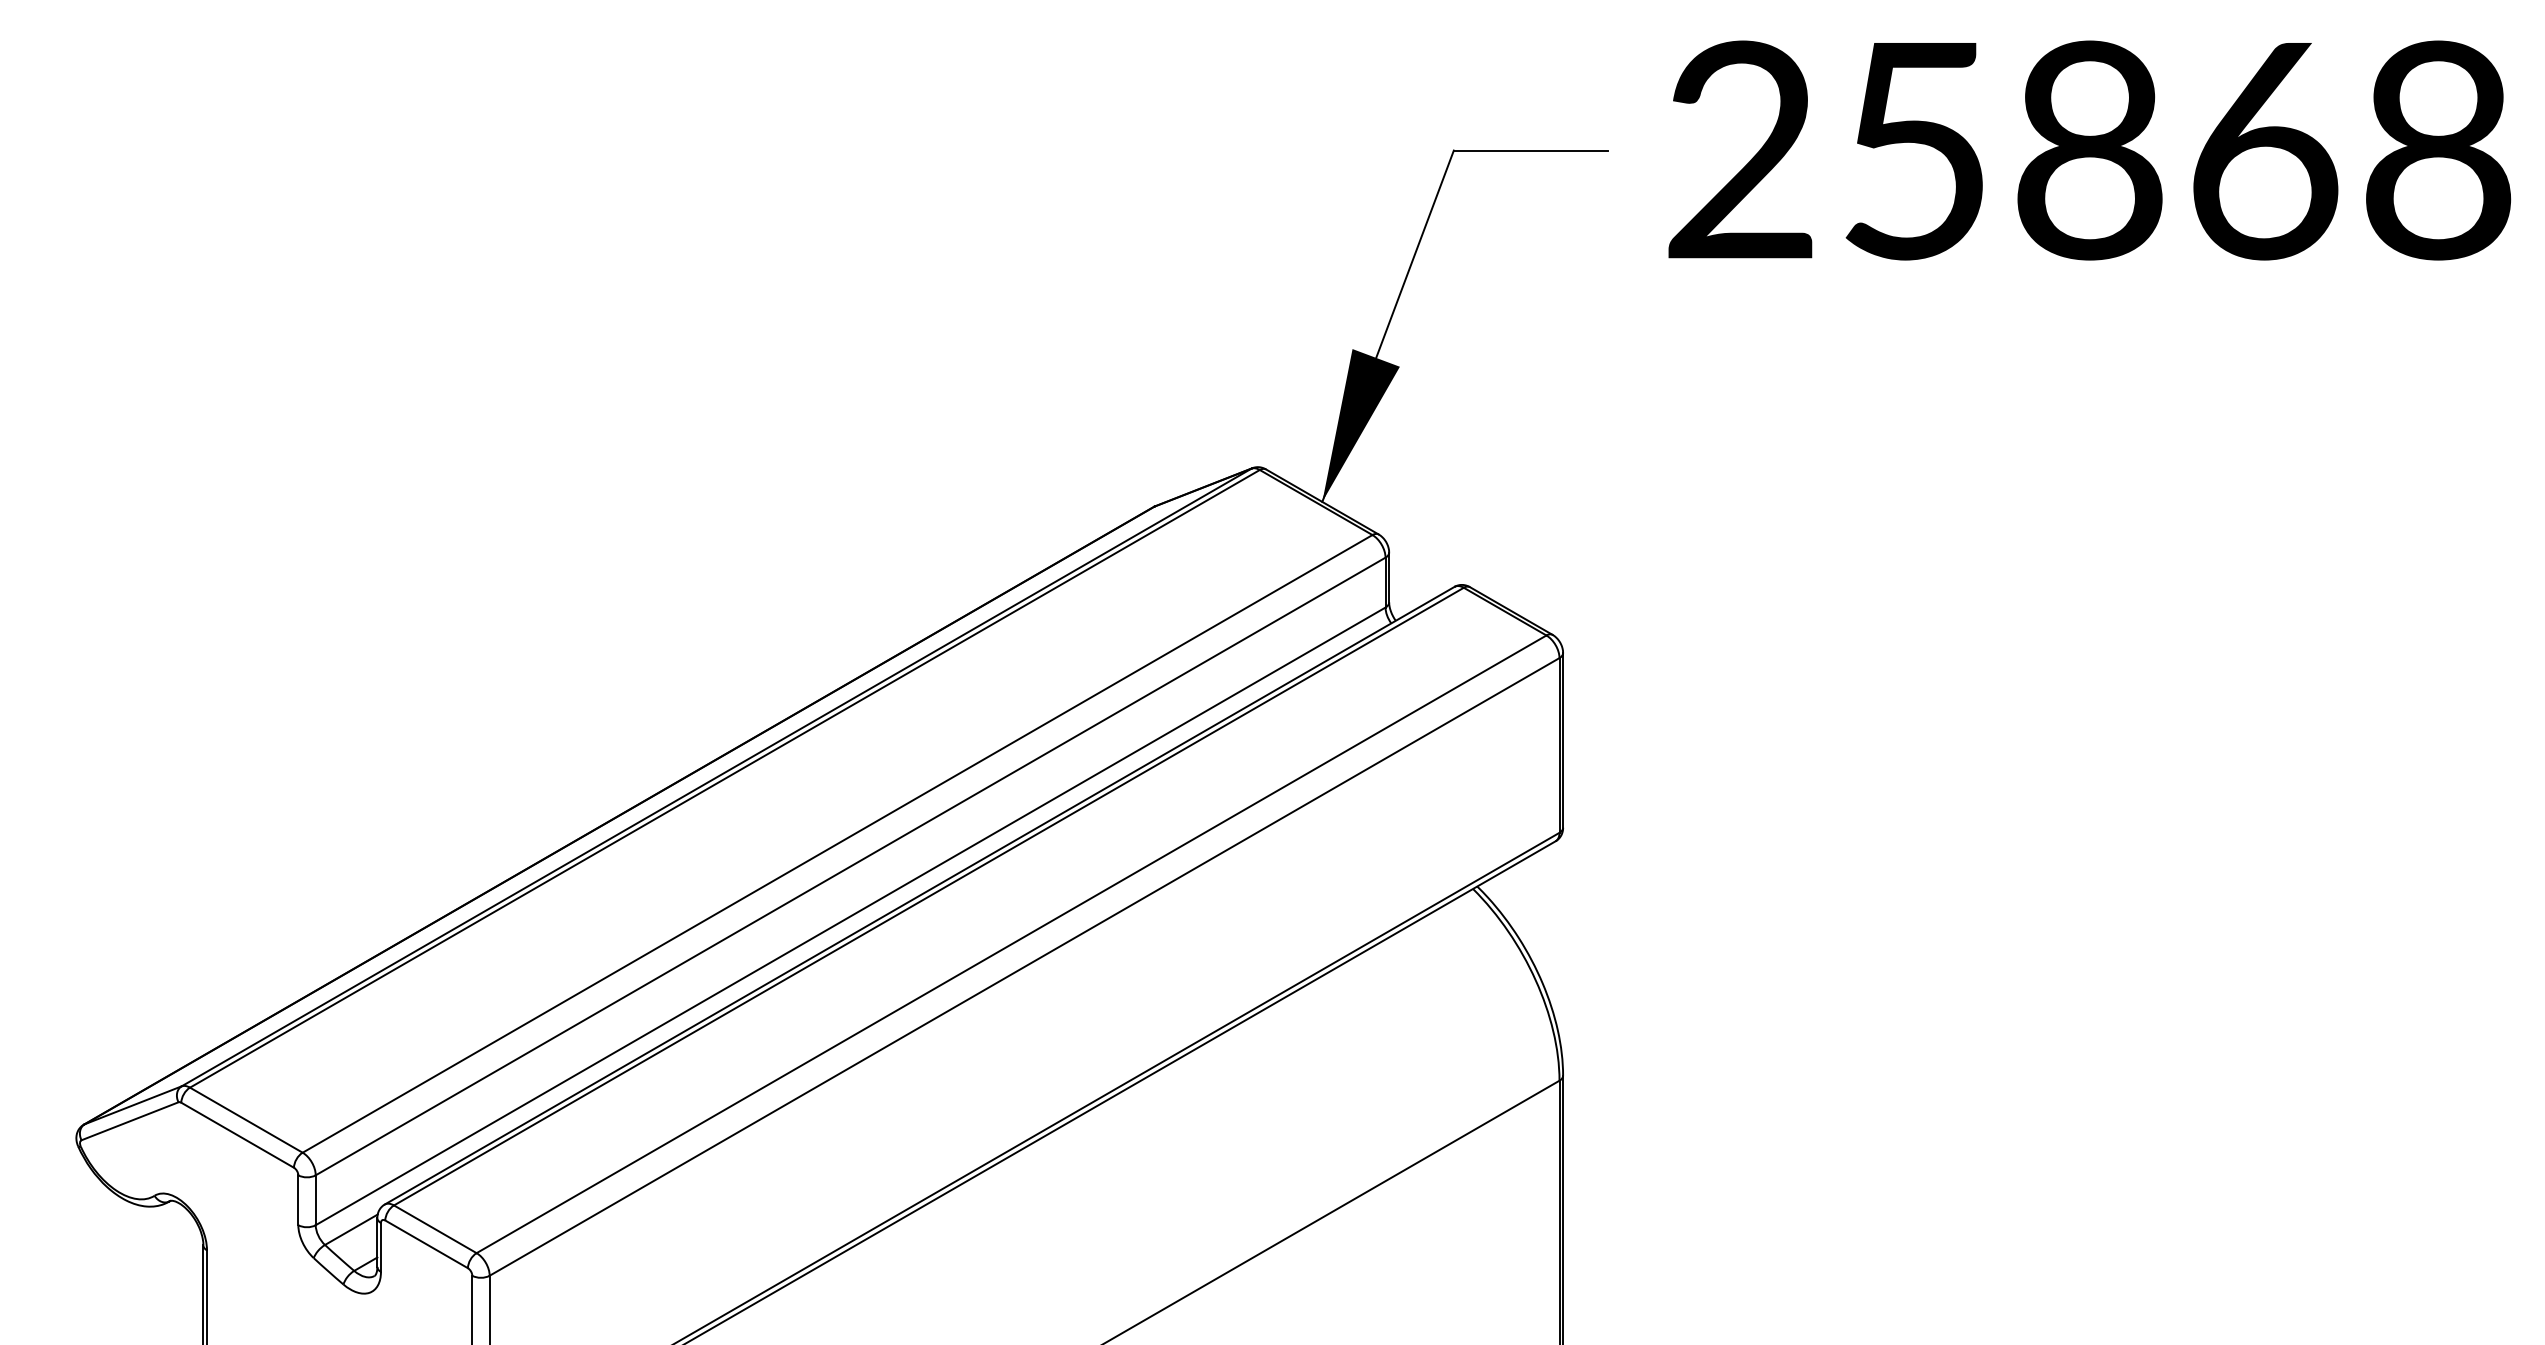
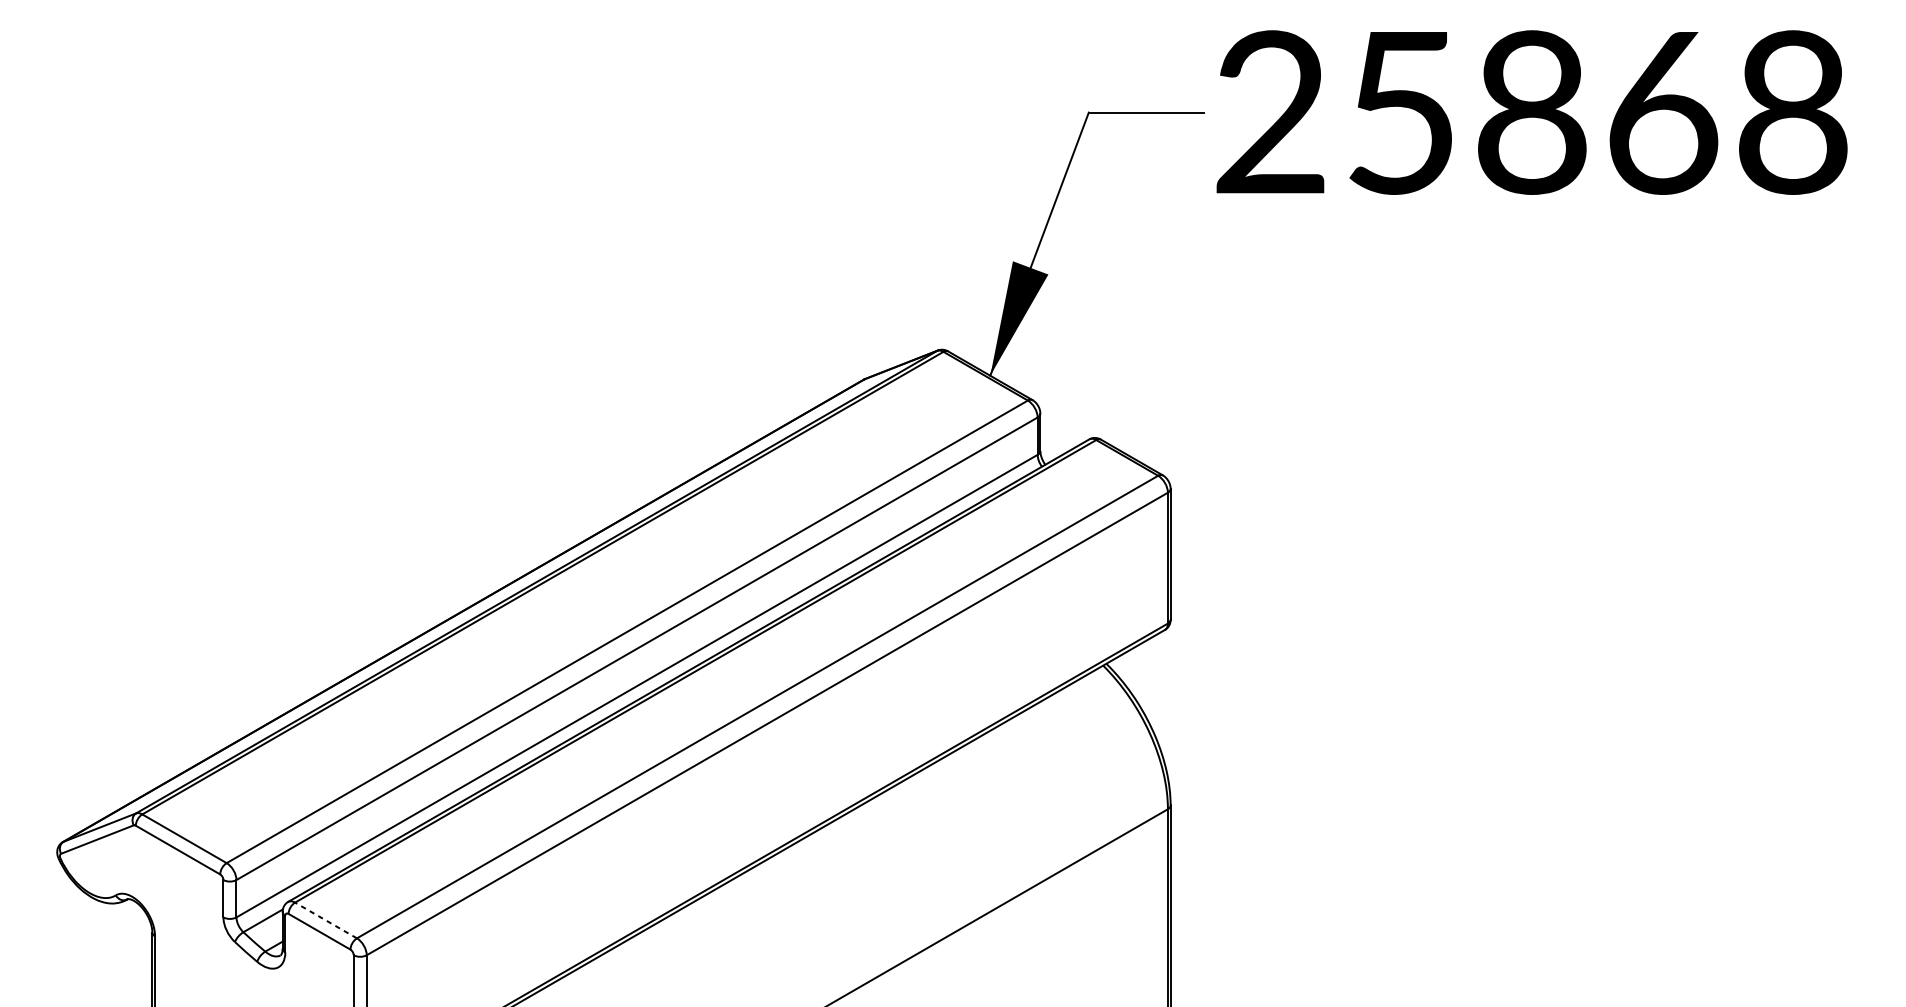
text: (2089, 150) -> (1531, 112), moved
line: (435, 1229) -> (326, 920), solid -> dashed

